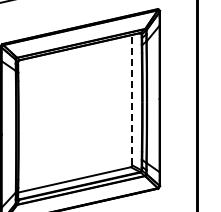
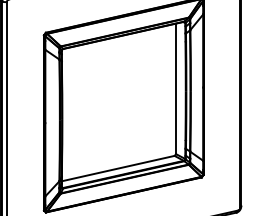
line: (131, 99) -> (175, 88), dashed -> solid

